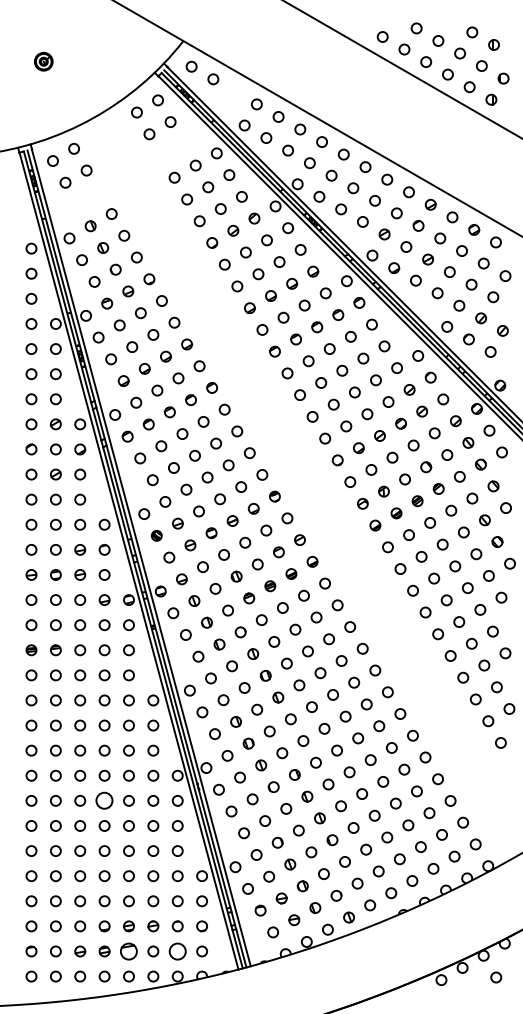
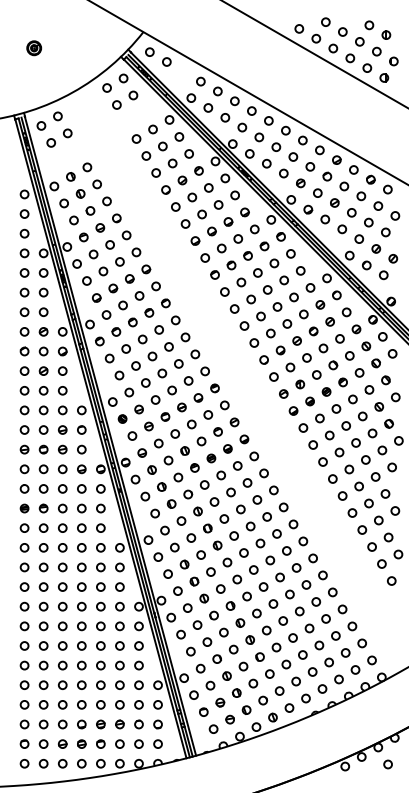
circle: (104, 801) -> (81, 626), size x0.62
part: (128, 950) -> (100, 743), size x0.62
circle: (177, 950) -> (138, 743), size x0.62

